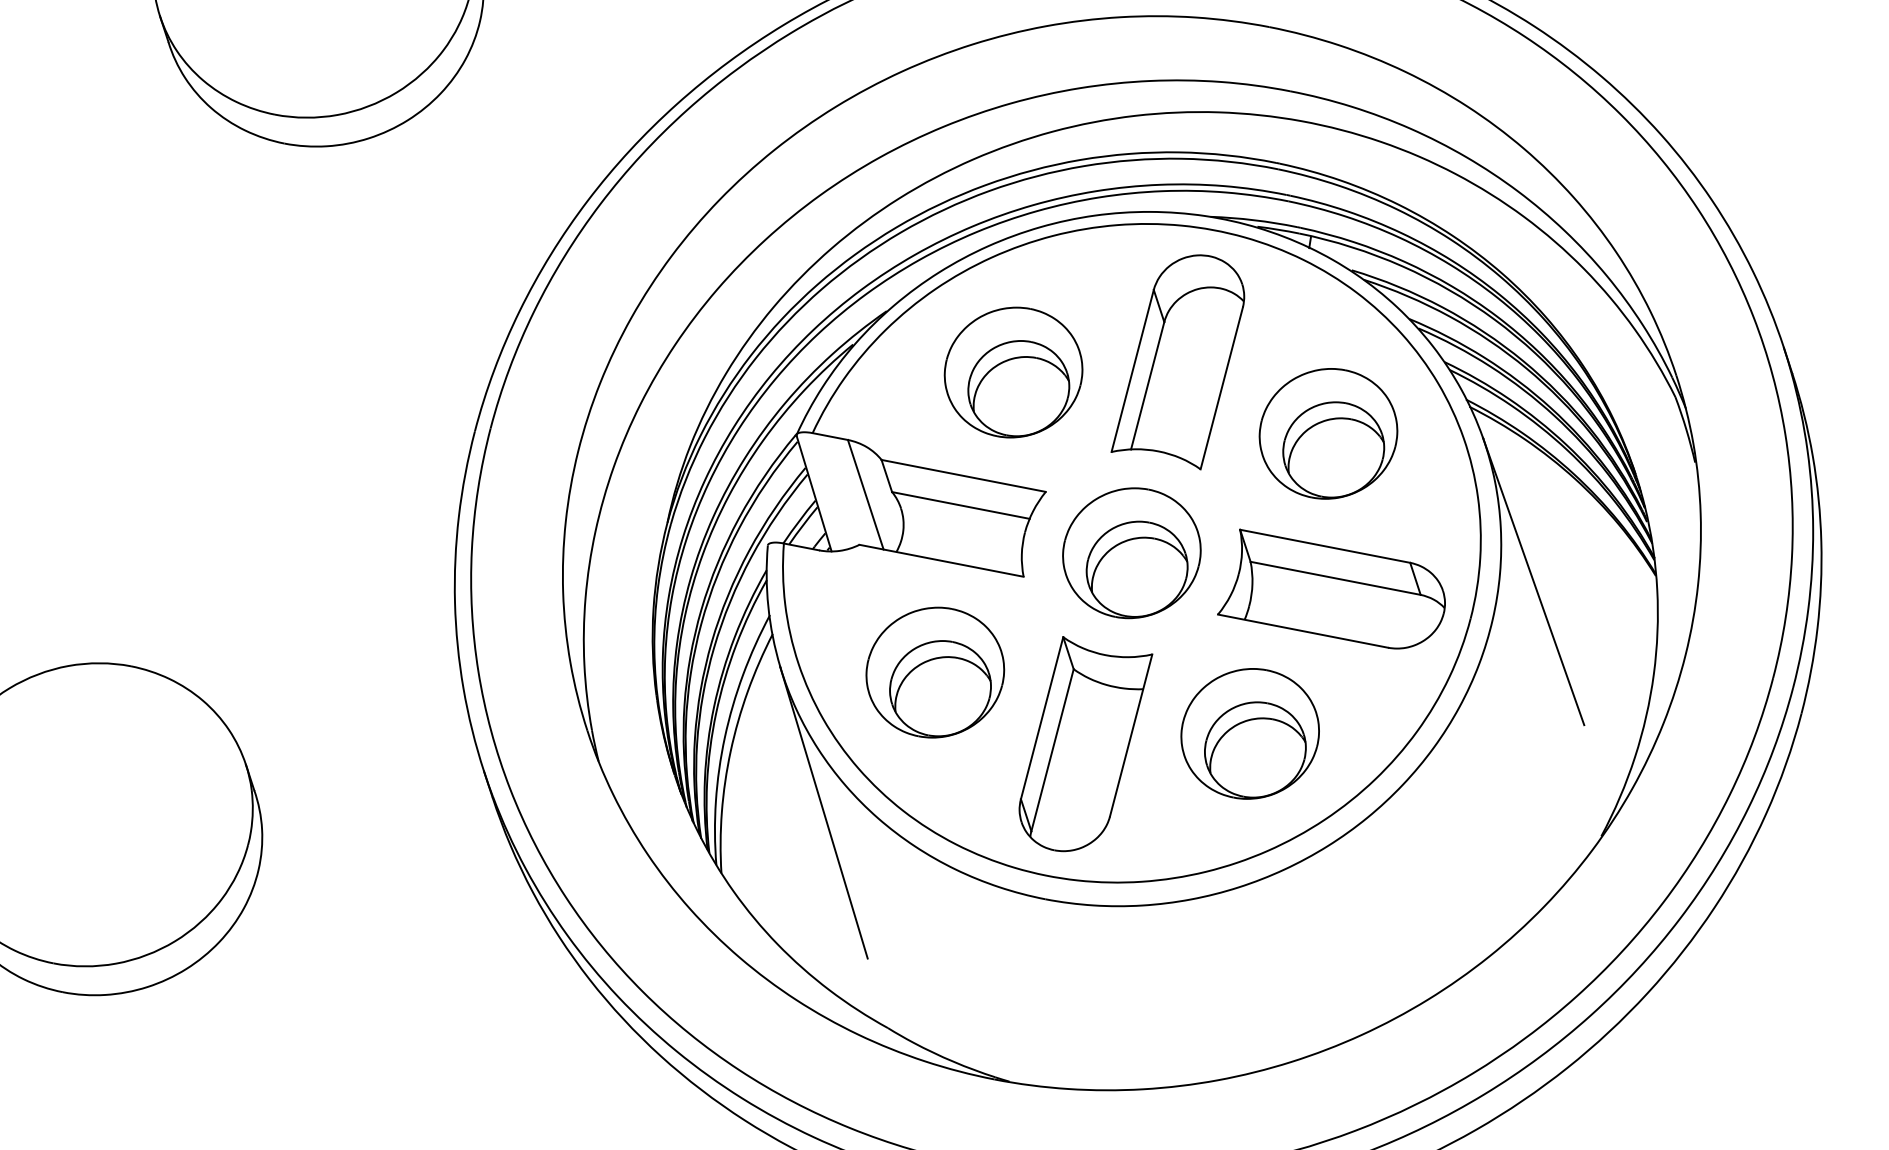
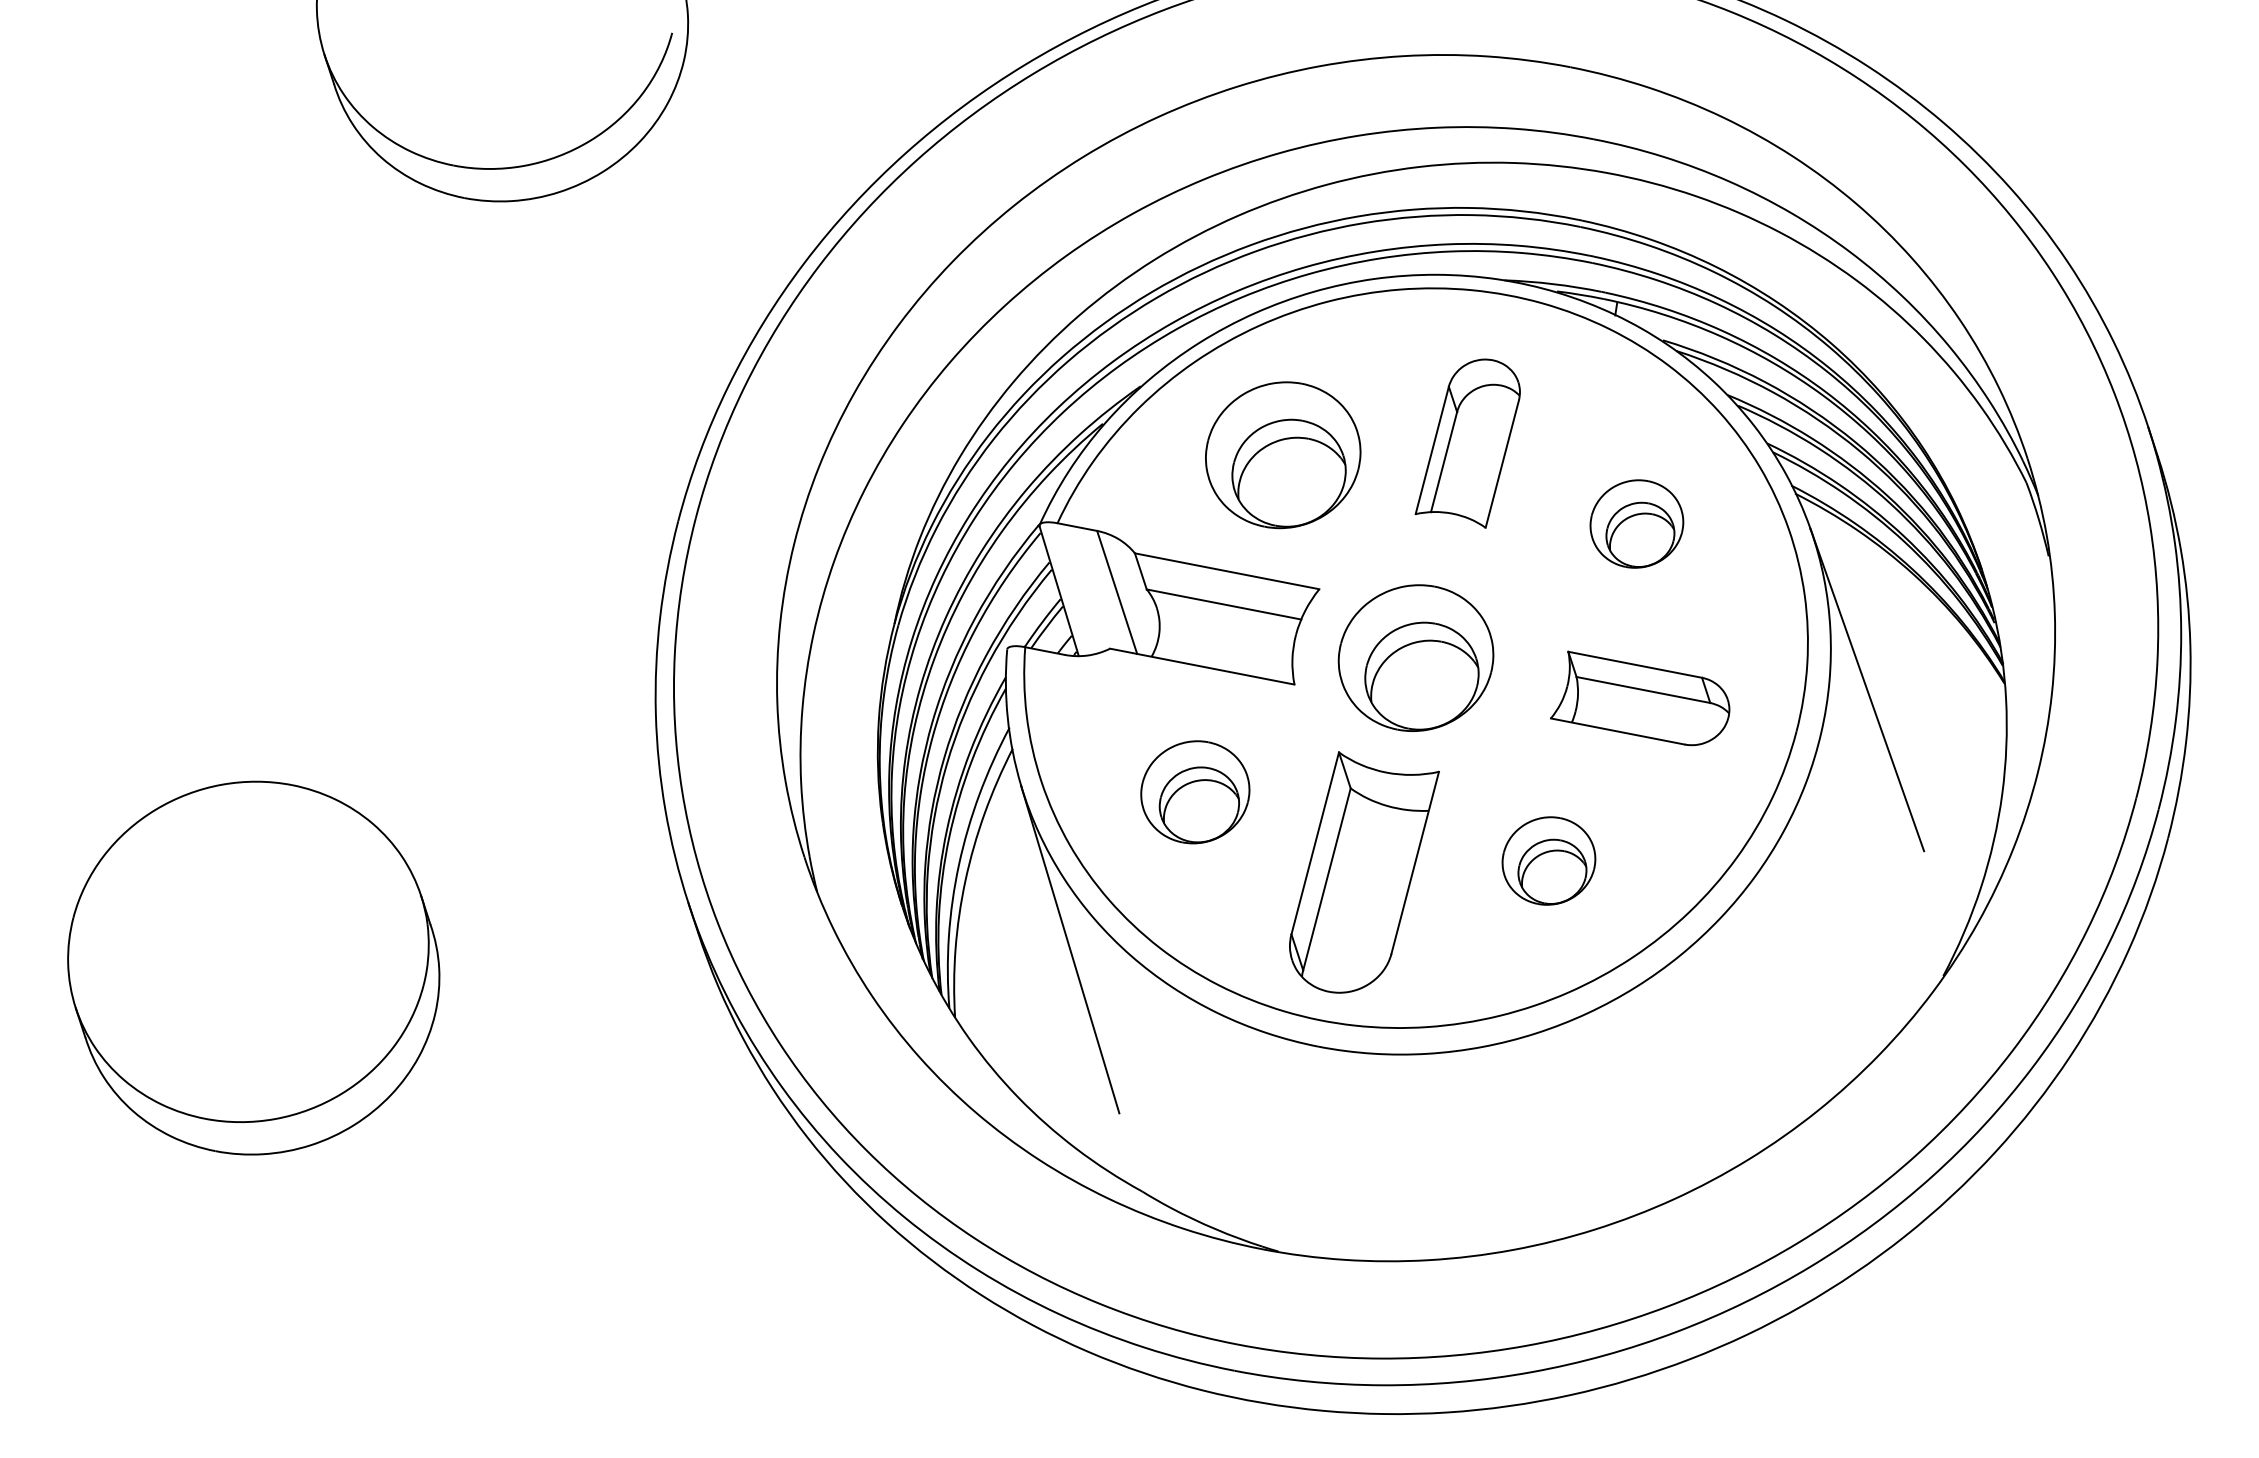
part: (1177, 362) -> (1467, 443), size x0.7
part: (1328, 433) -> (1636, 523), size x0.6
part: (1330, 589) -> (1639, 698), size x0.7
part: (935, 672) -> (1195, 792), size x0.7
part: (1249, 733) -> (1548, 860), size x0.6

